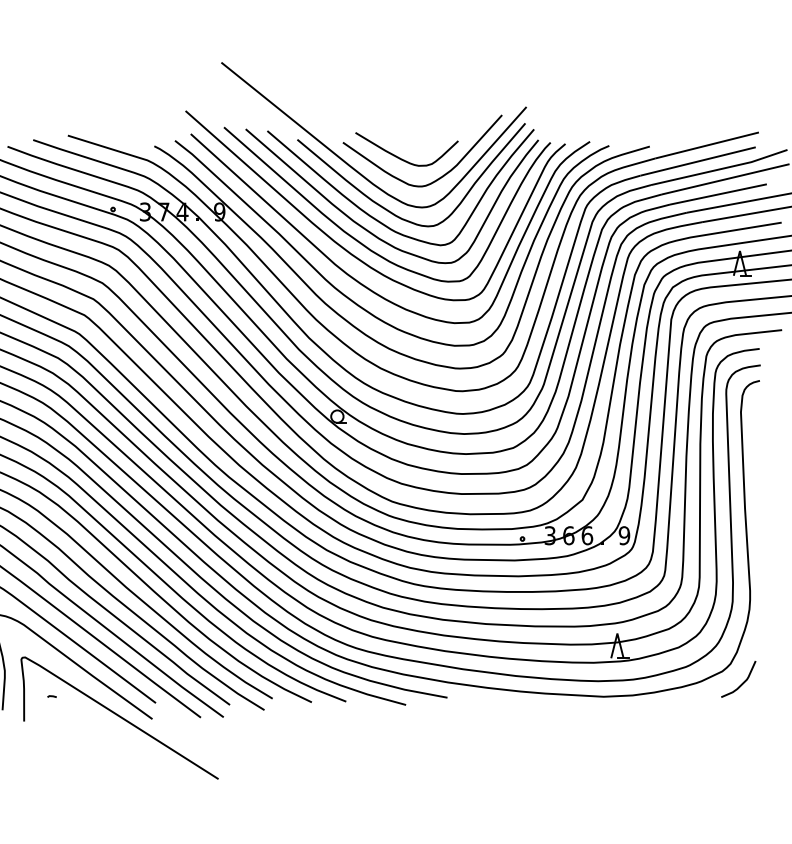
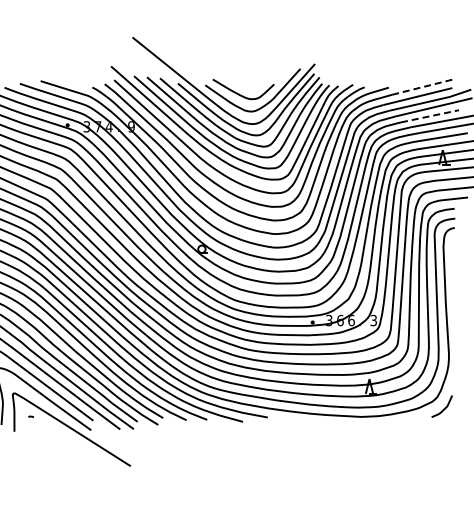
line: (707, 146) -> (423, 87), solid -> dashed
line: (717, 194) -> (429, 116), solid -> dashed
text: (624, 535) -> (373, 320), 9 -> 3

